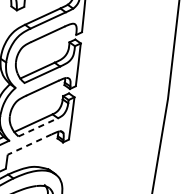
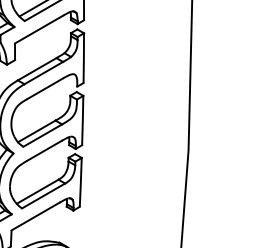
line: (38, 126) -> (43, 195), dashed -> solid
line: (29, 144) -> (35, 216), dashed -> solid

